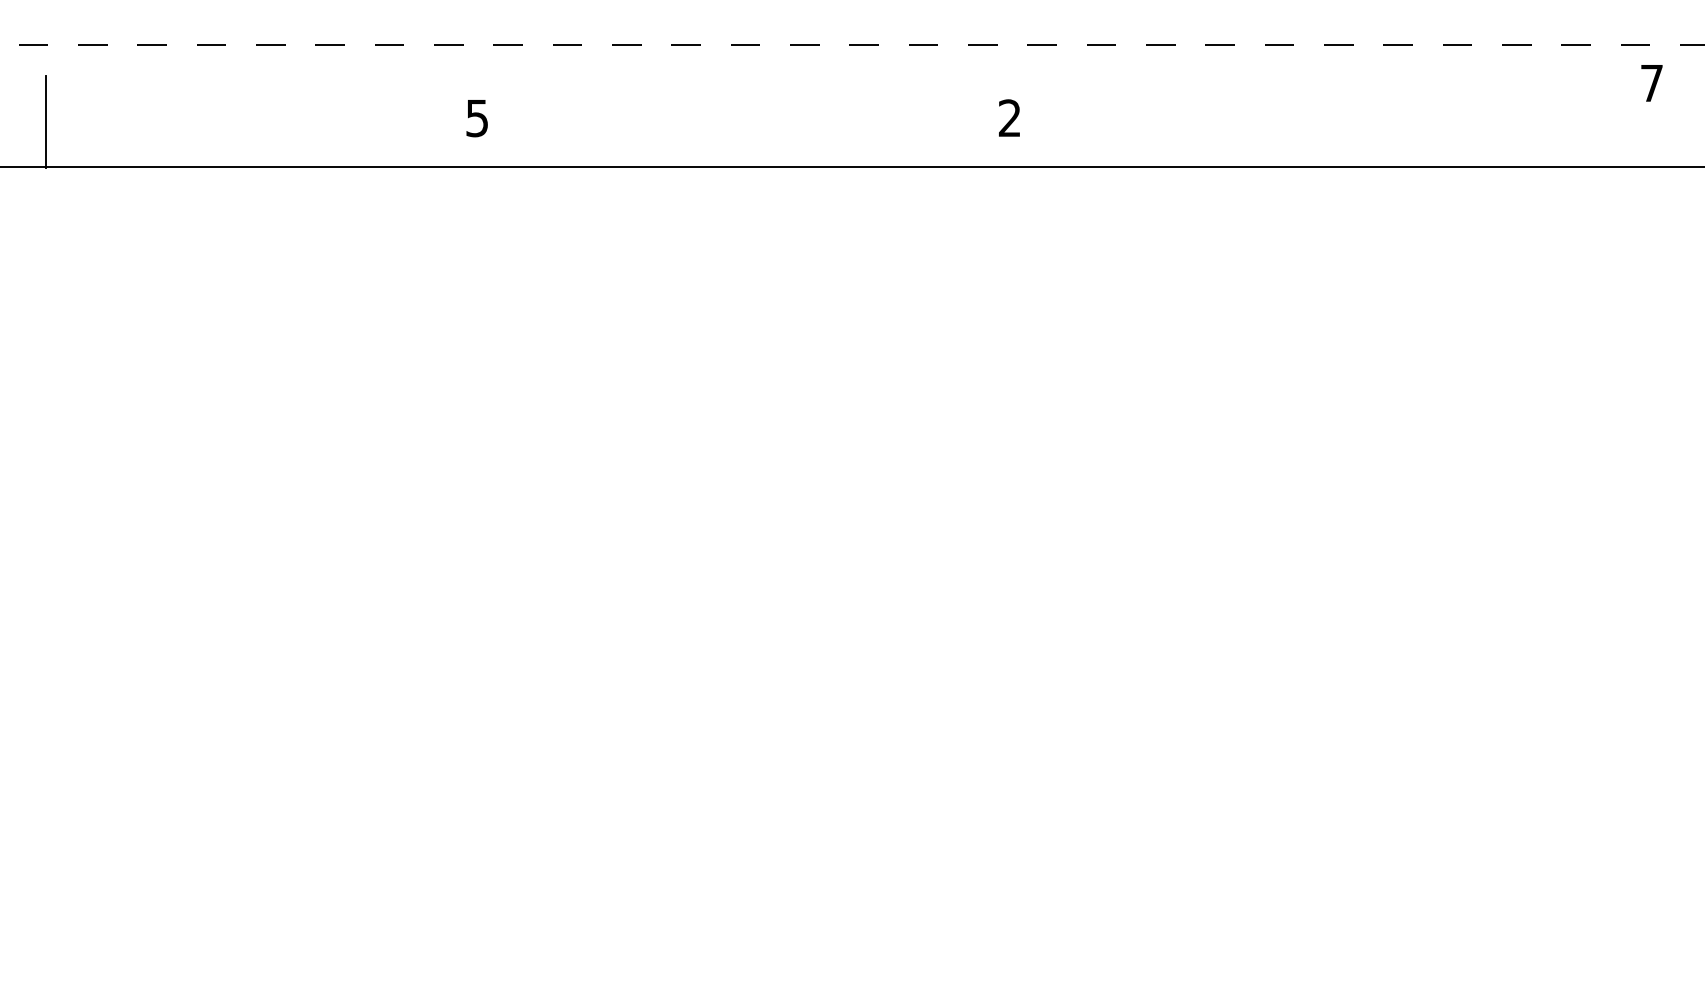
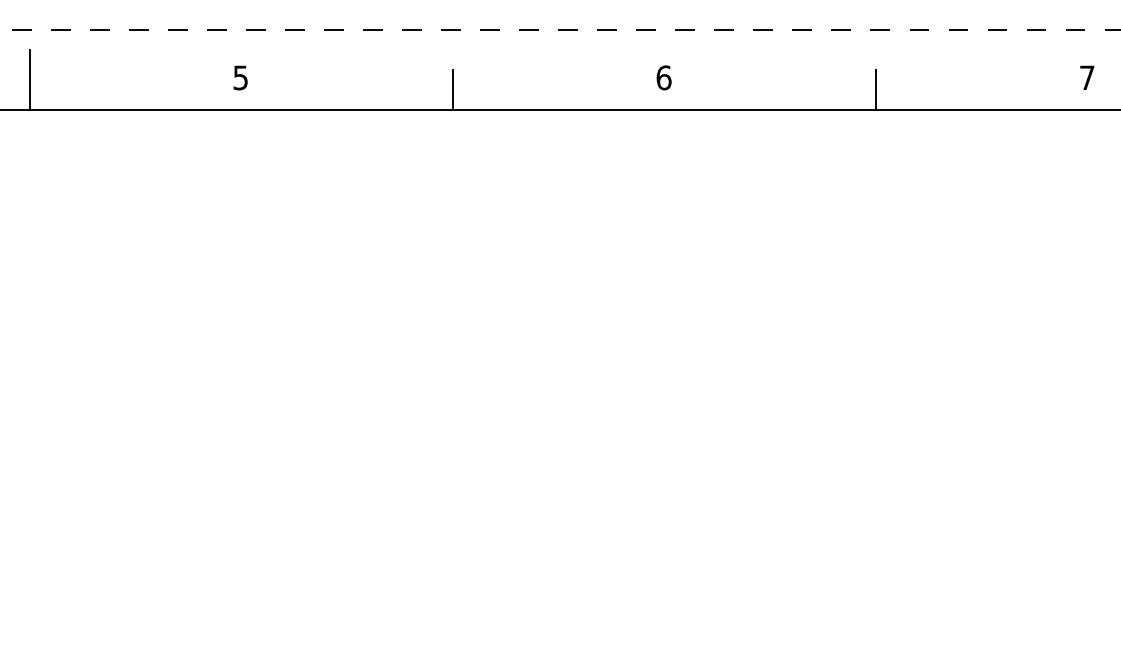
text: (1652, 82) -> (1087, 77), moved
text: (476, 117) -> (240, 77), moved
text: (1009, 117) -> (663, 77), 2 -> 6
line: (689, 135) -> (453, 89), added
line: (1333, 135) -> (876, 89), added

